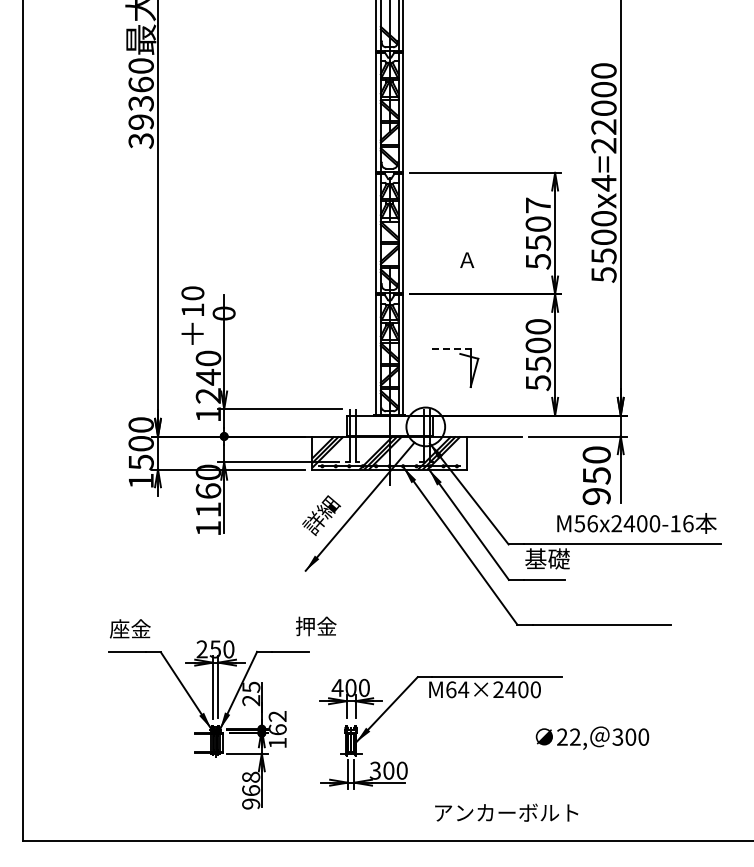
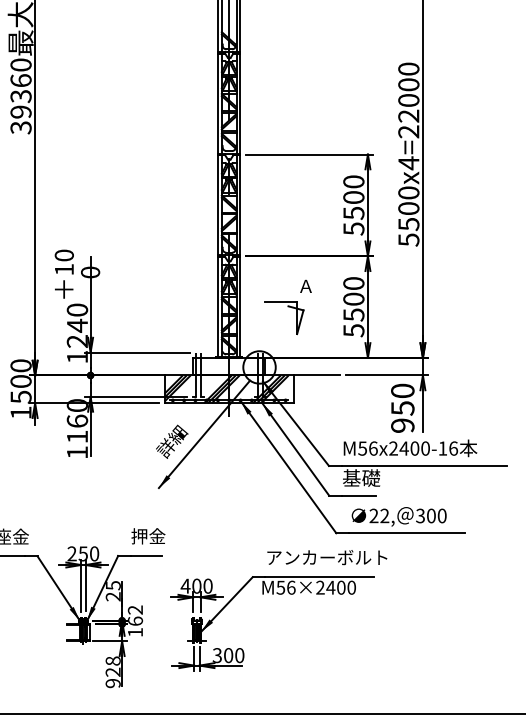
text: (538, 205) -> (353, 181), 5507 -> 5500
text: (467, 259) -> (306, 285), moved
line: (451, 348) -> (281, 301), dashed -> solid
text: (636, 523) -> (410, 448), moved
text: (316, 626) -> (148, 536), moved
text: (457, 689) -> (286, 587), M64×2400 -> M56×2400
text: (592, 737) -> (399, 516), moved
text: (251, 790) -> (113, 672), 968 -> 928
text: (506, 812) -> (327, 557), moved

